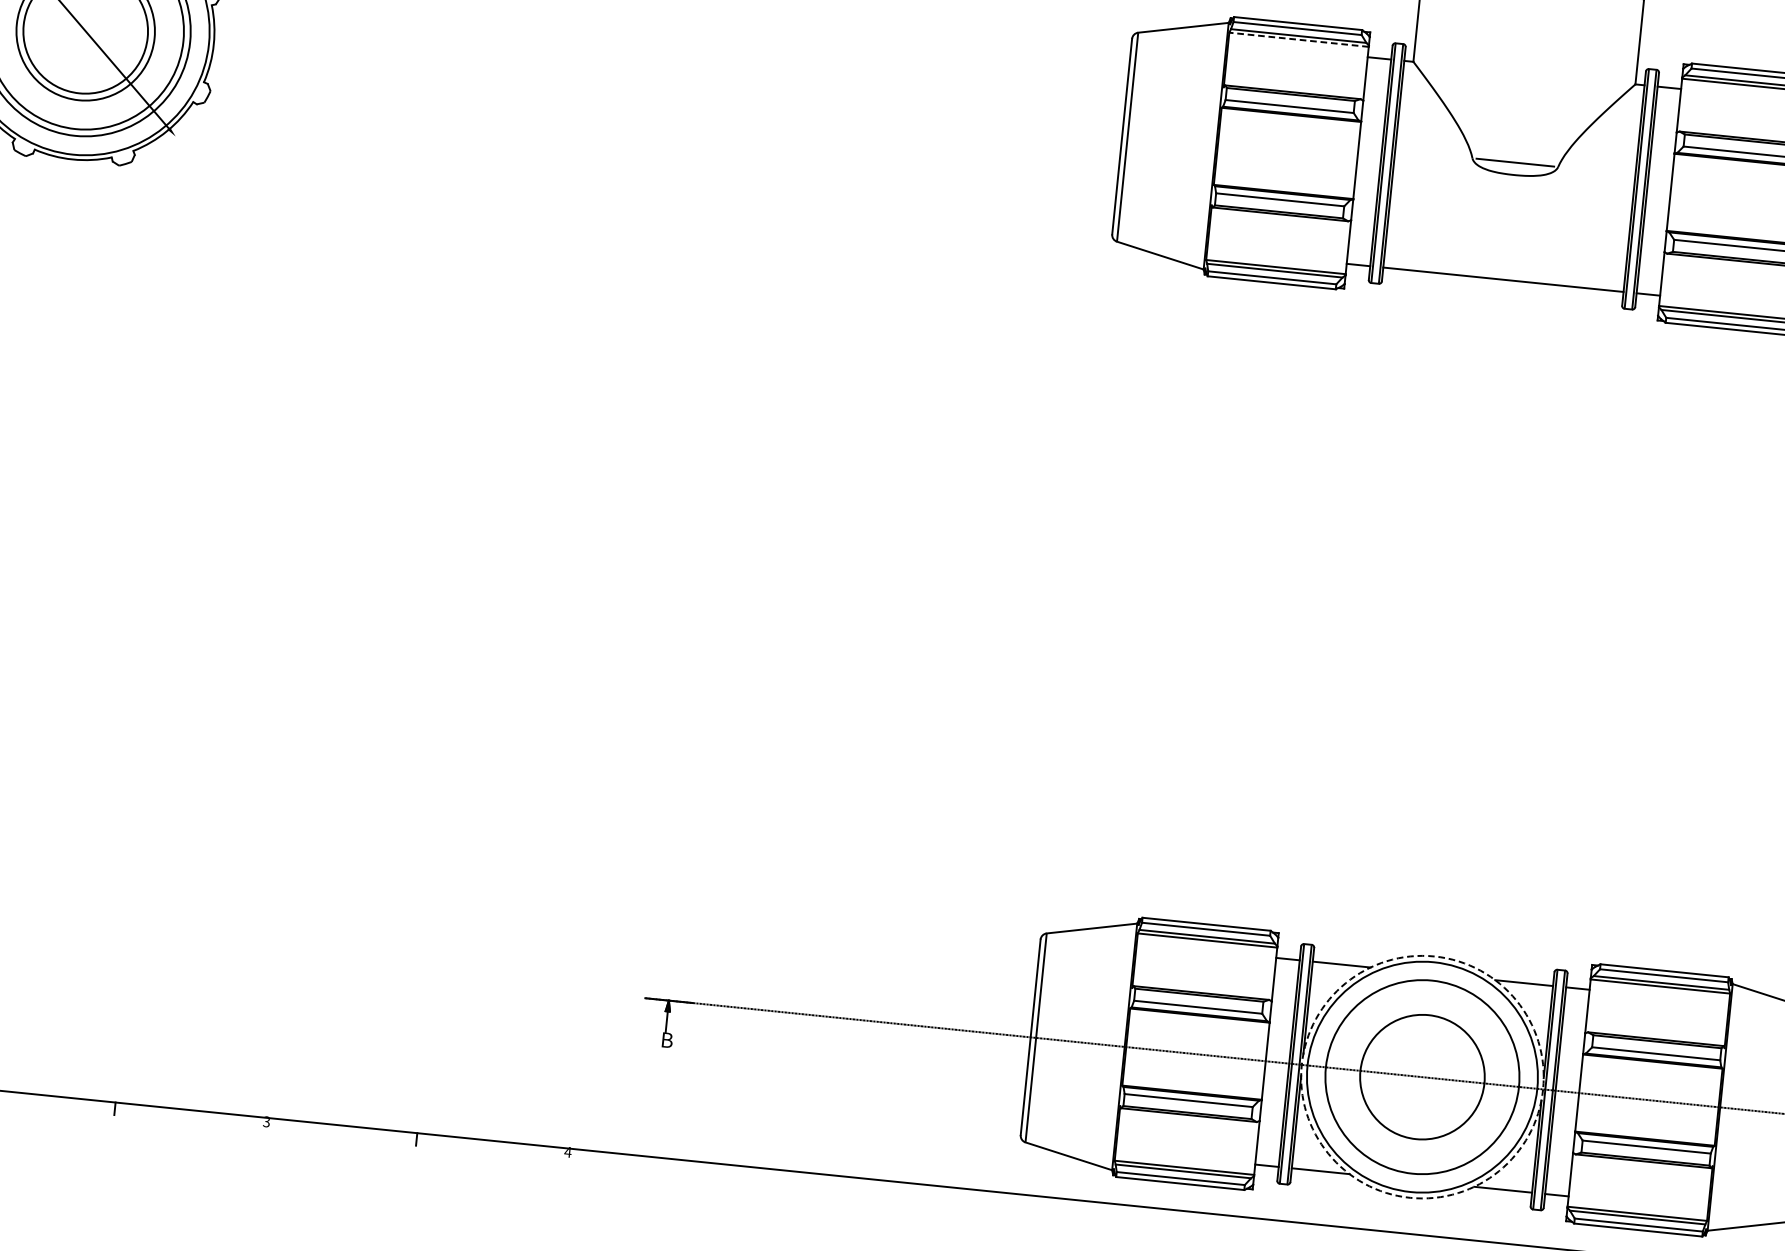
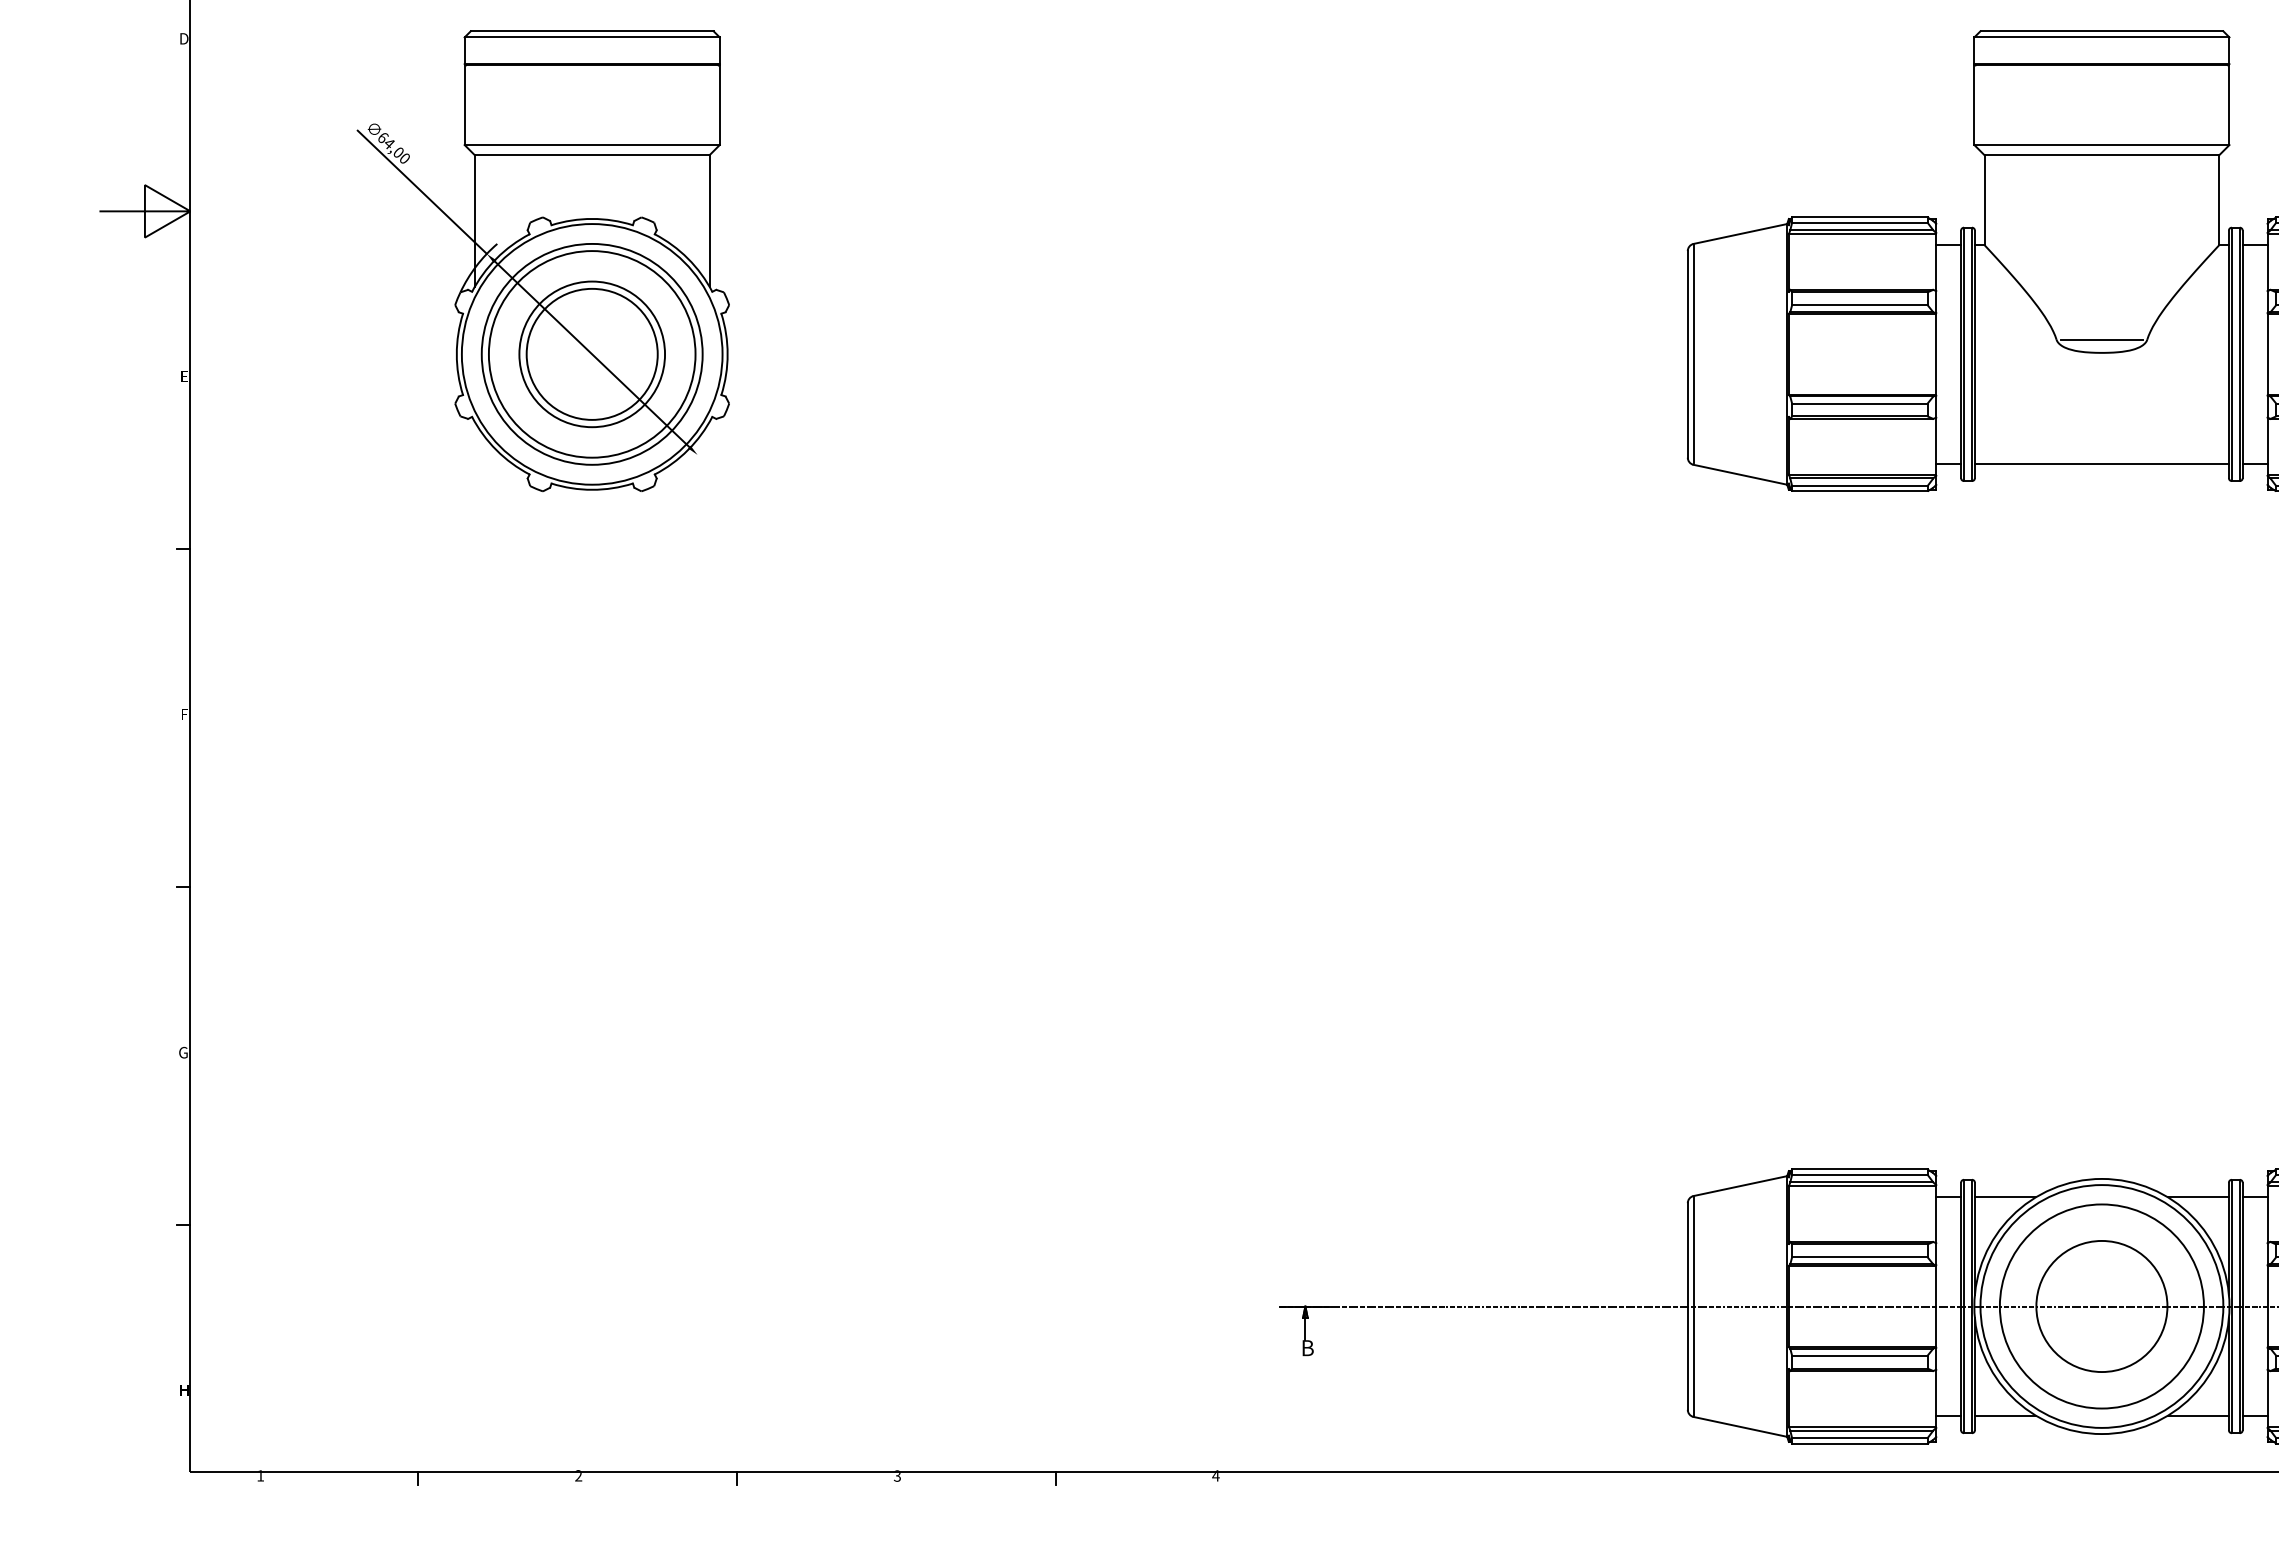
line: (1298, 40) -> (1862, 234), dashed -> solid
circle: (1422, 1077) -> (2101, 1306), dashed -> solid

